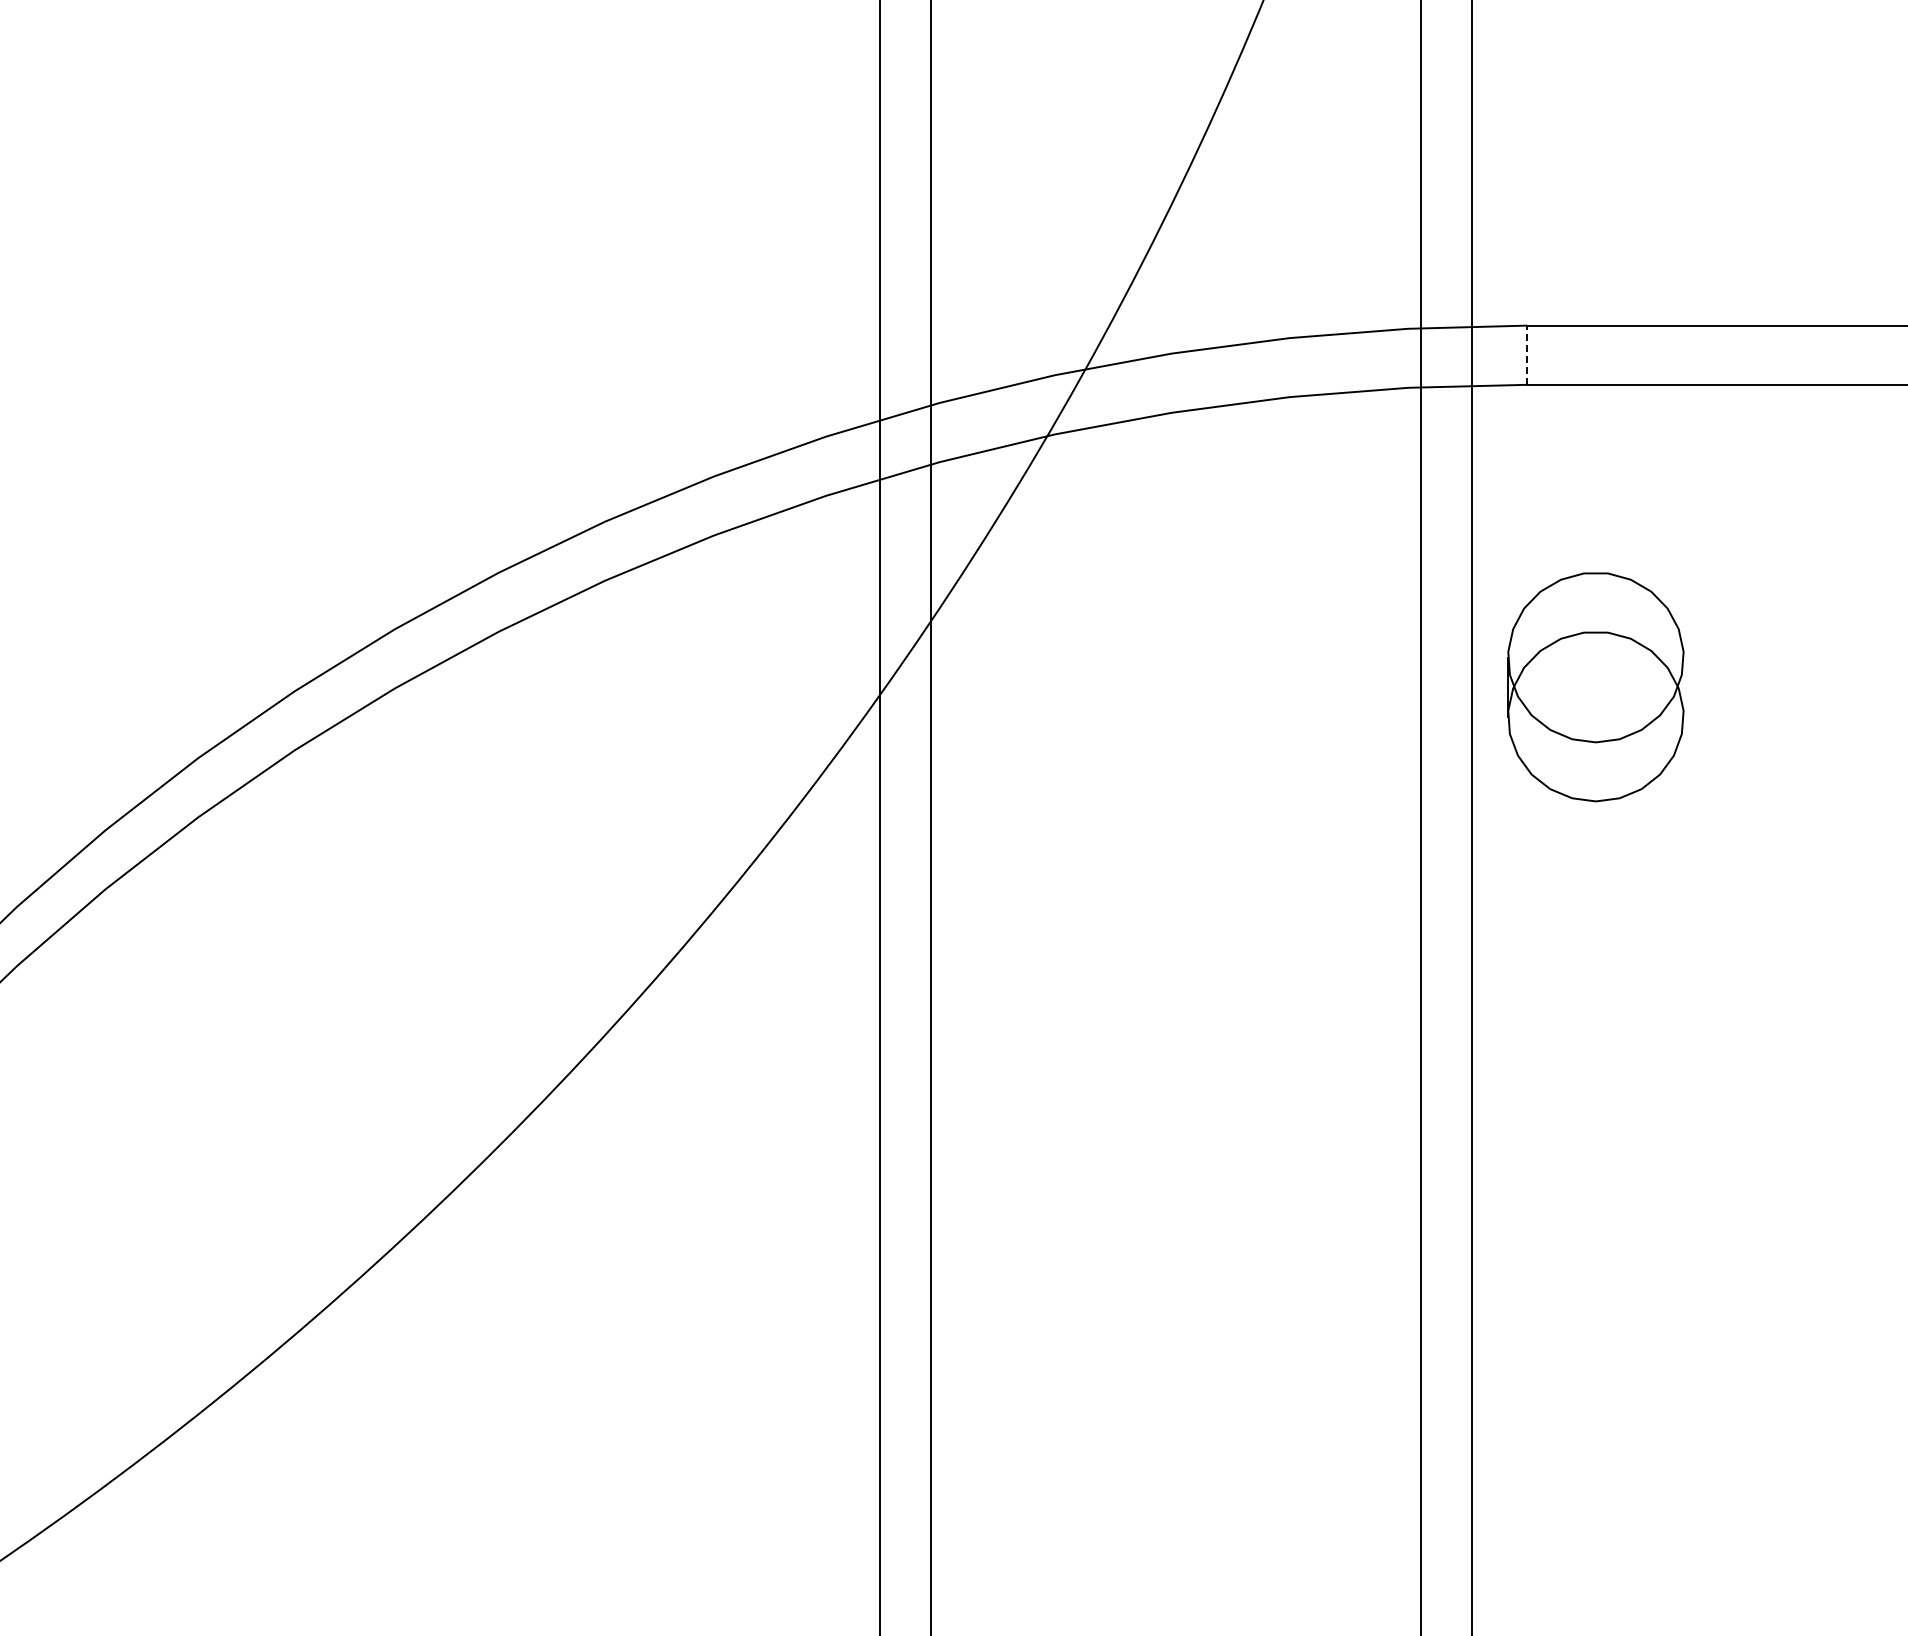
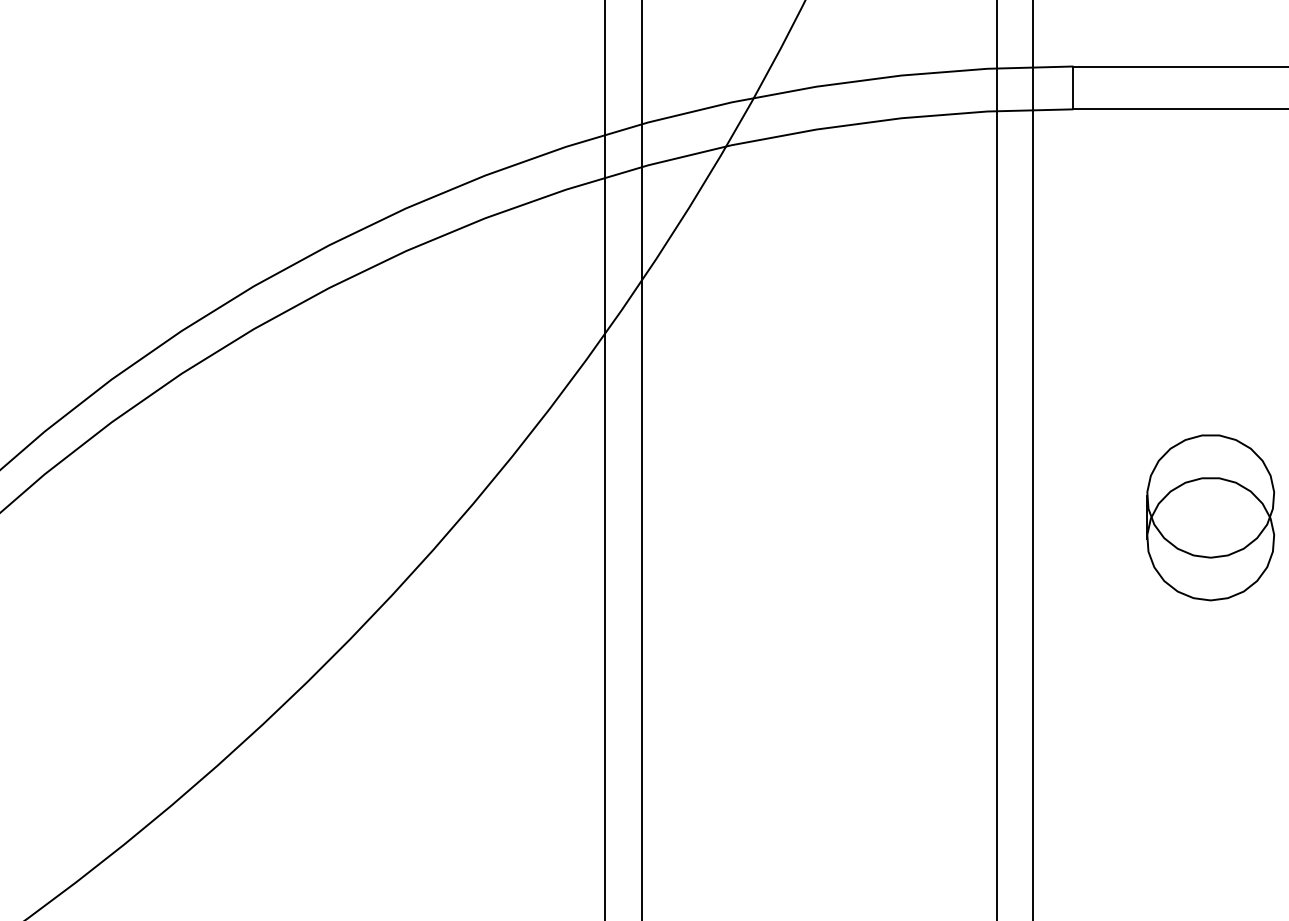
line: (1527, 355) -> (1073, 88), dashed -> solid
part: (1595, 687) -> (1210, 518), moved

